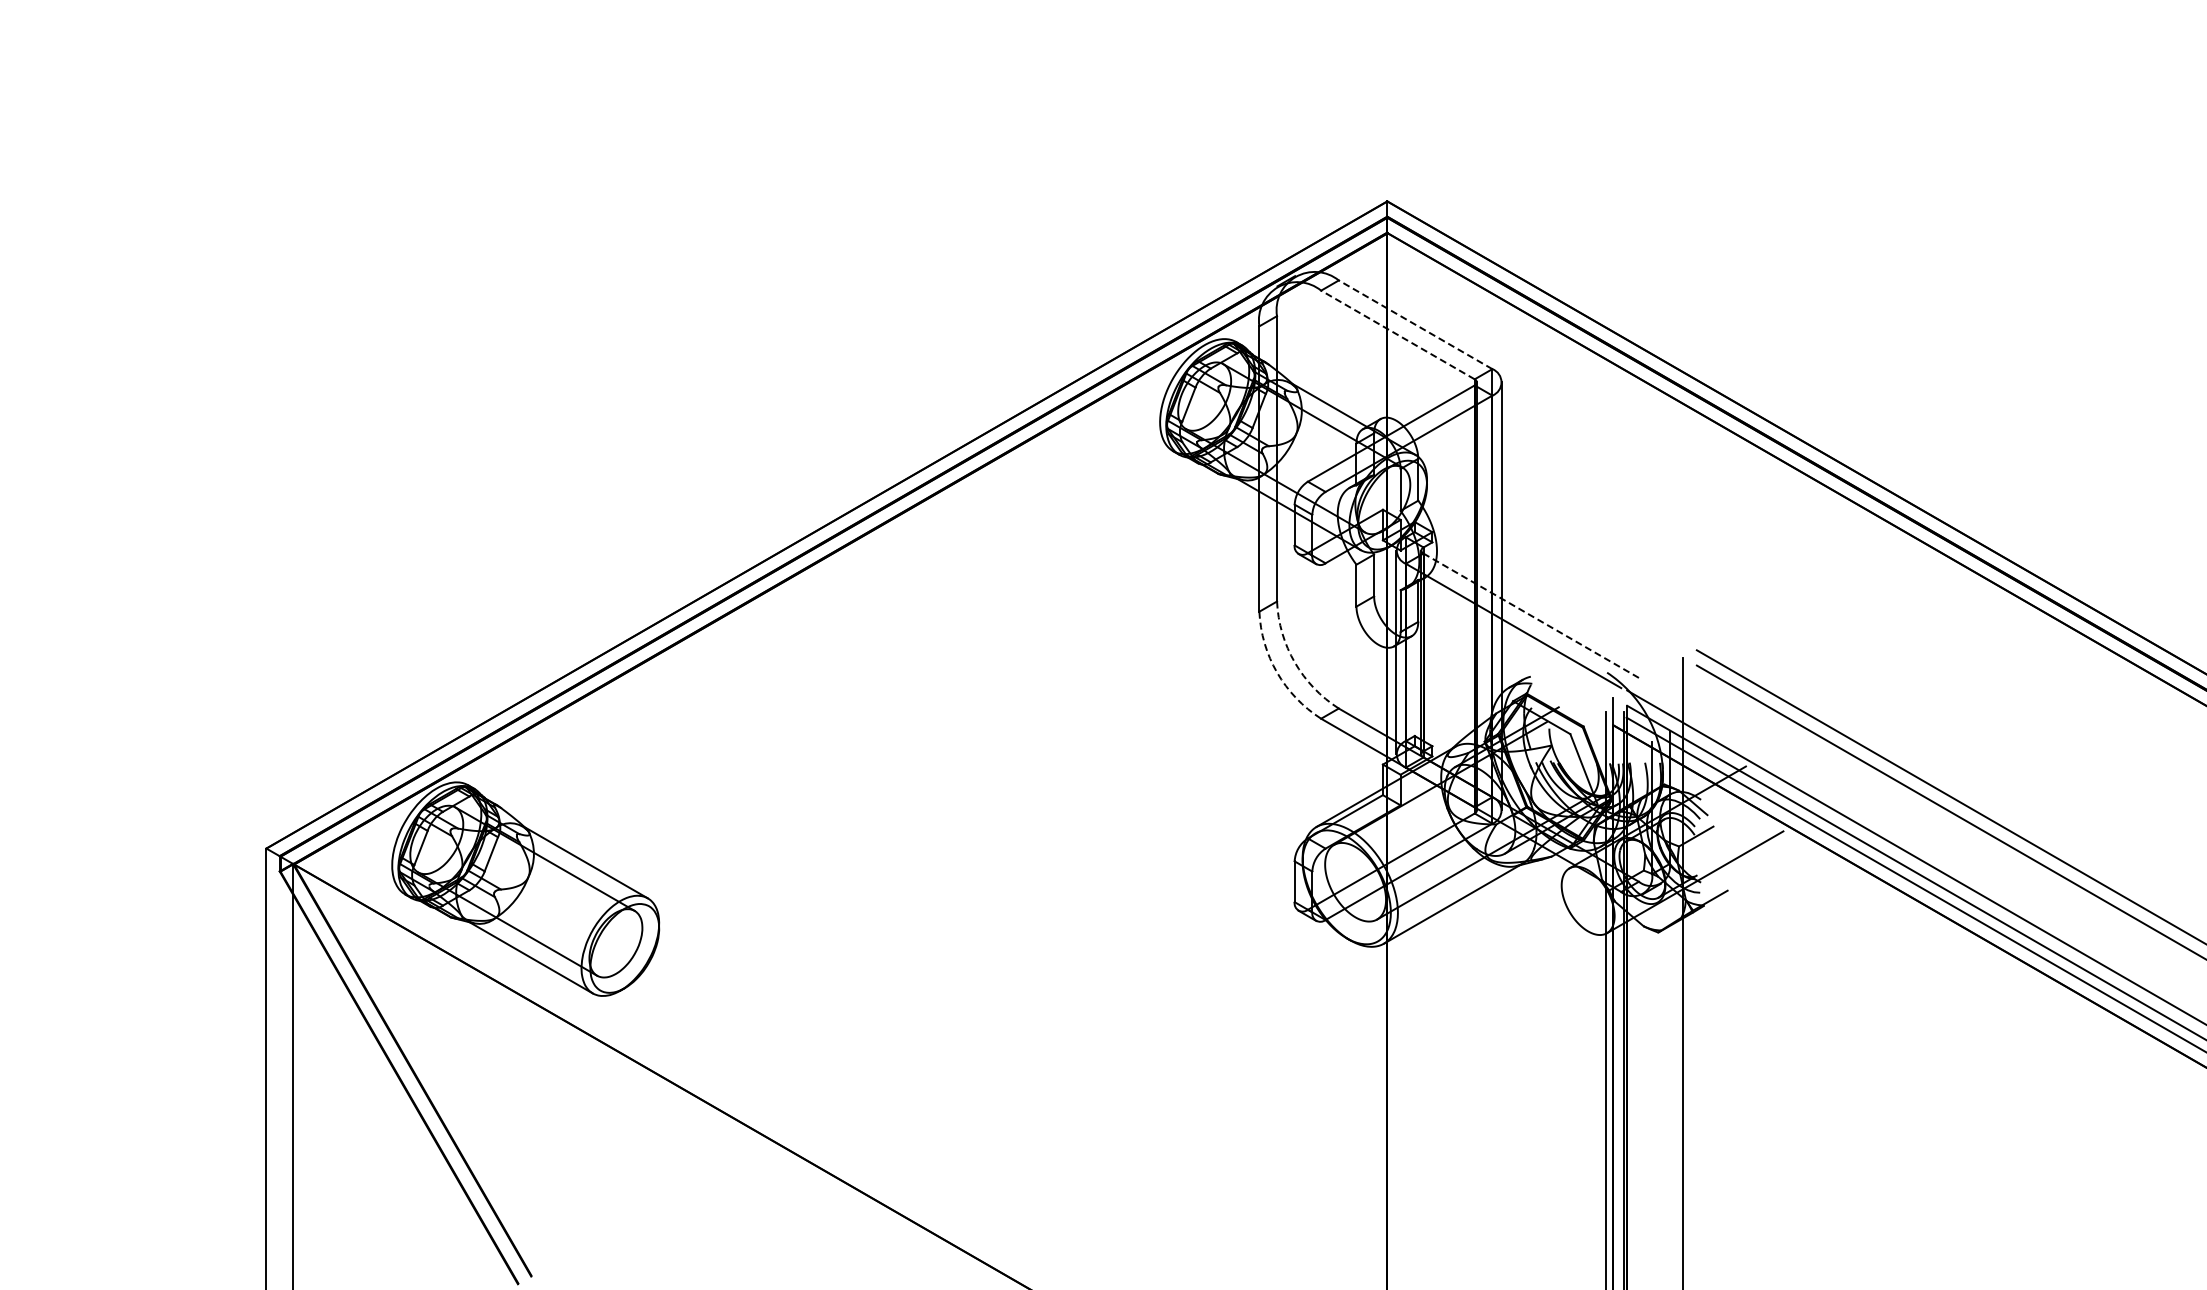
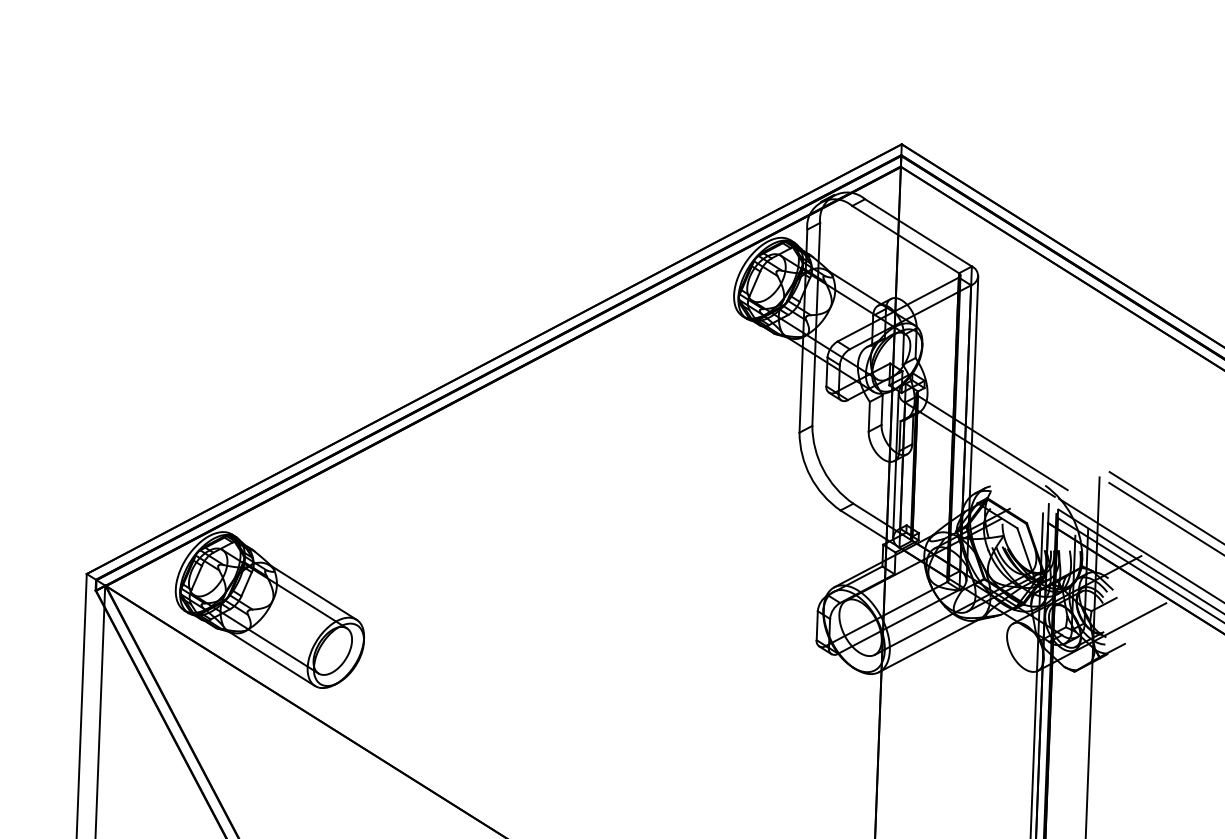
line: (1415, 324) -> (918, 232), dashed -> solid
line: (1397, 334) -> (905, 239), dashed -> solid
line: (1530, 615) -> (992, 442), dashed -> solid
arc: (1294, 662) -> (823, 469), dashed -> solid
arc: (1277, 672) -> (810, 476), dashed -> solid

